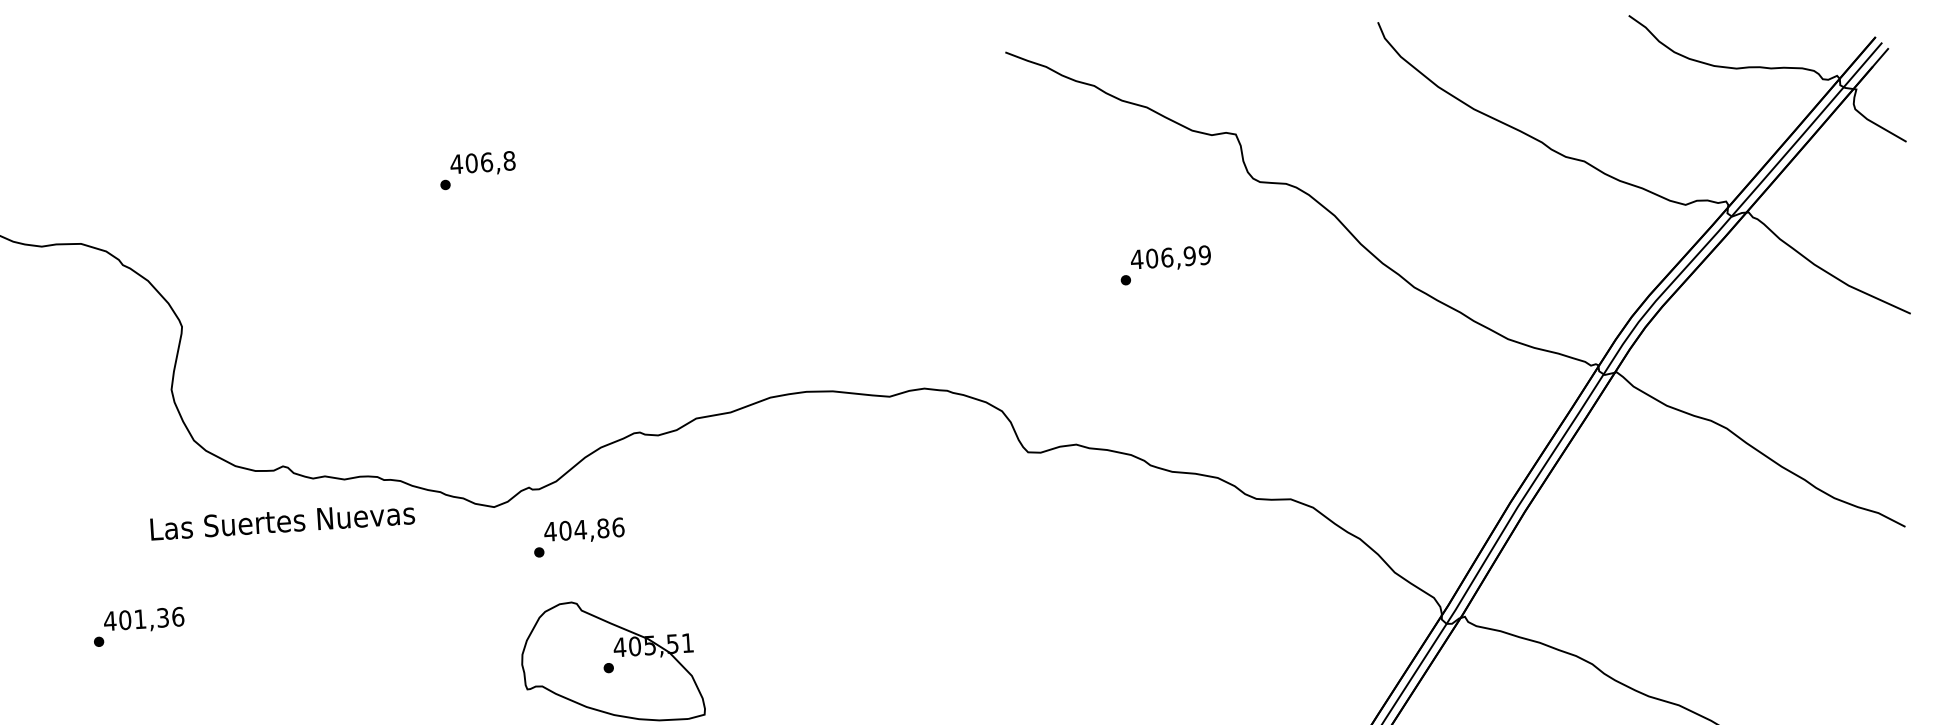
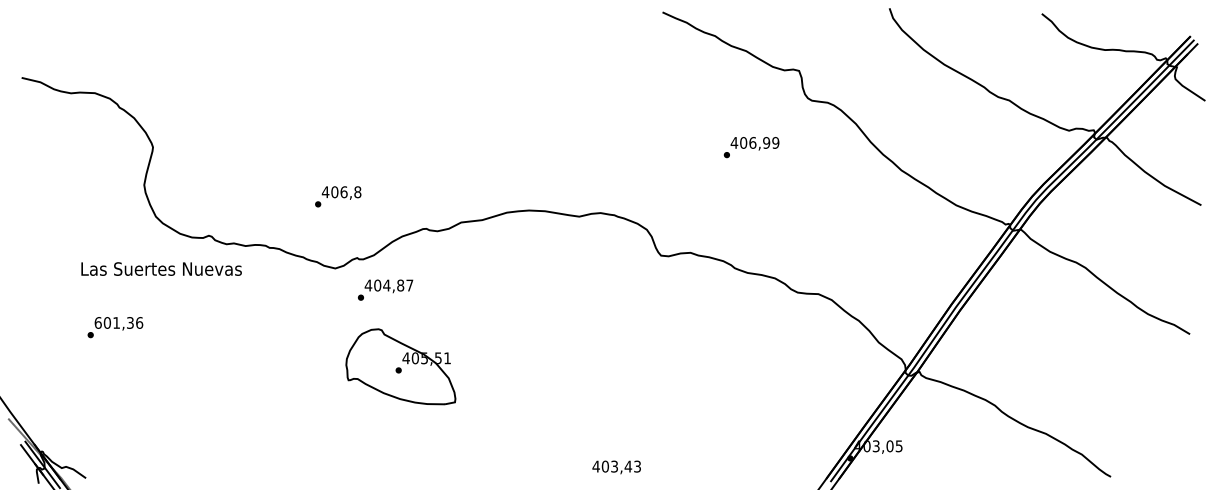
text: (478, 169) -> (338, 196), moved
text: (282, 520) -> (161, 268), moved
text: (617, 527) -> (409, 285), 404,86 -> 404,87
text: (108, 620) -> (97, 322), 401,36 -> 601,36

